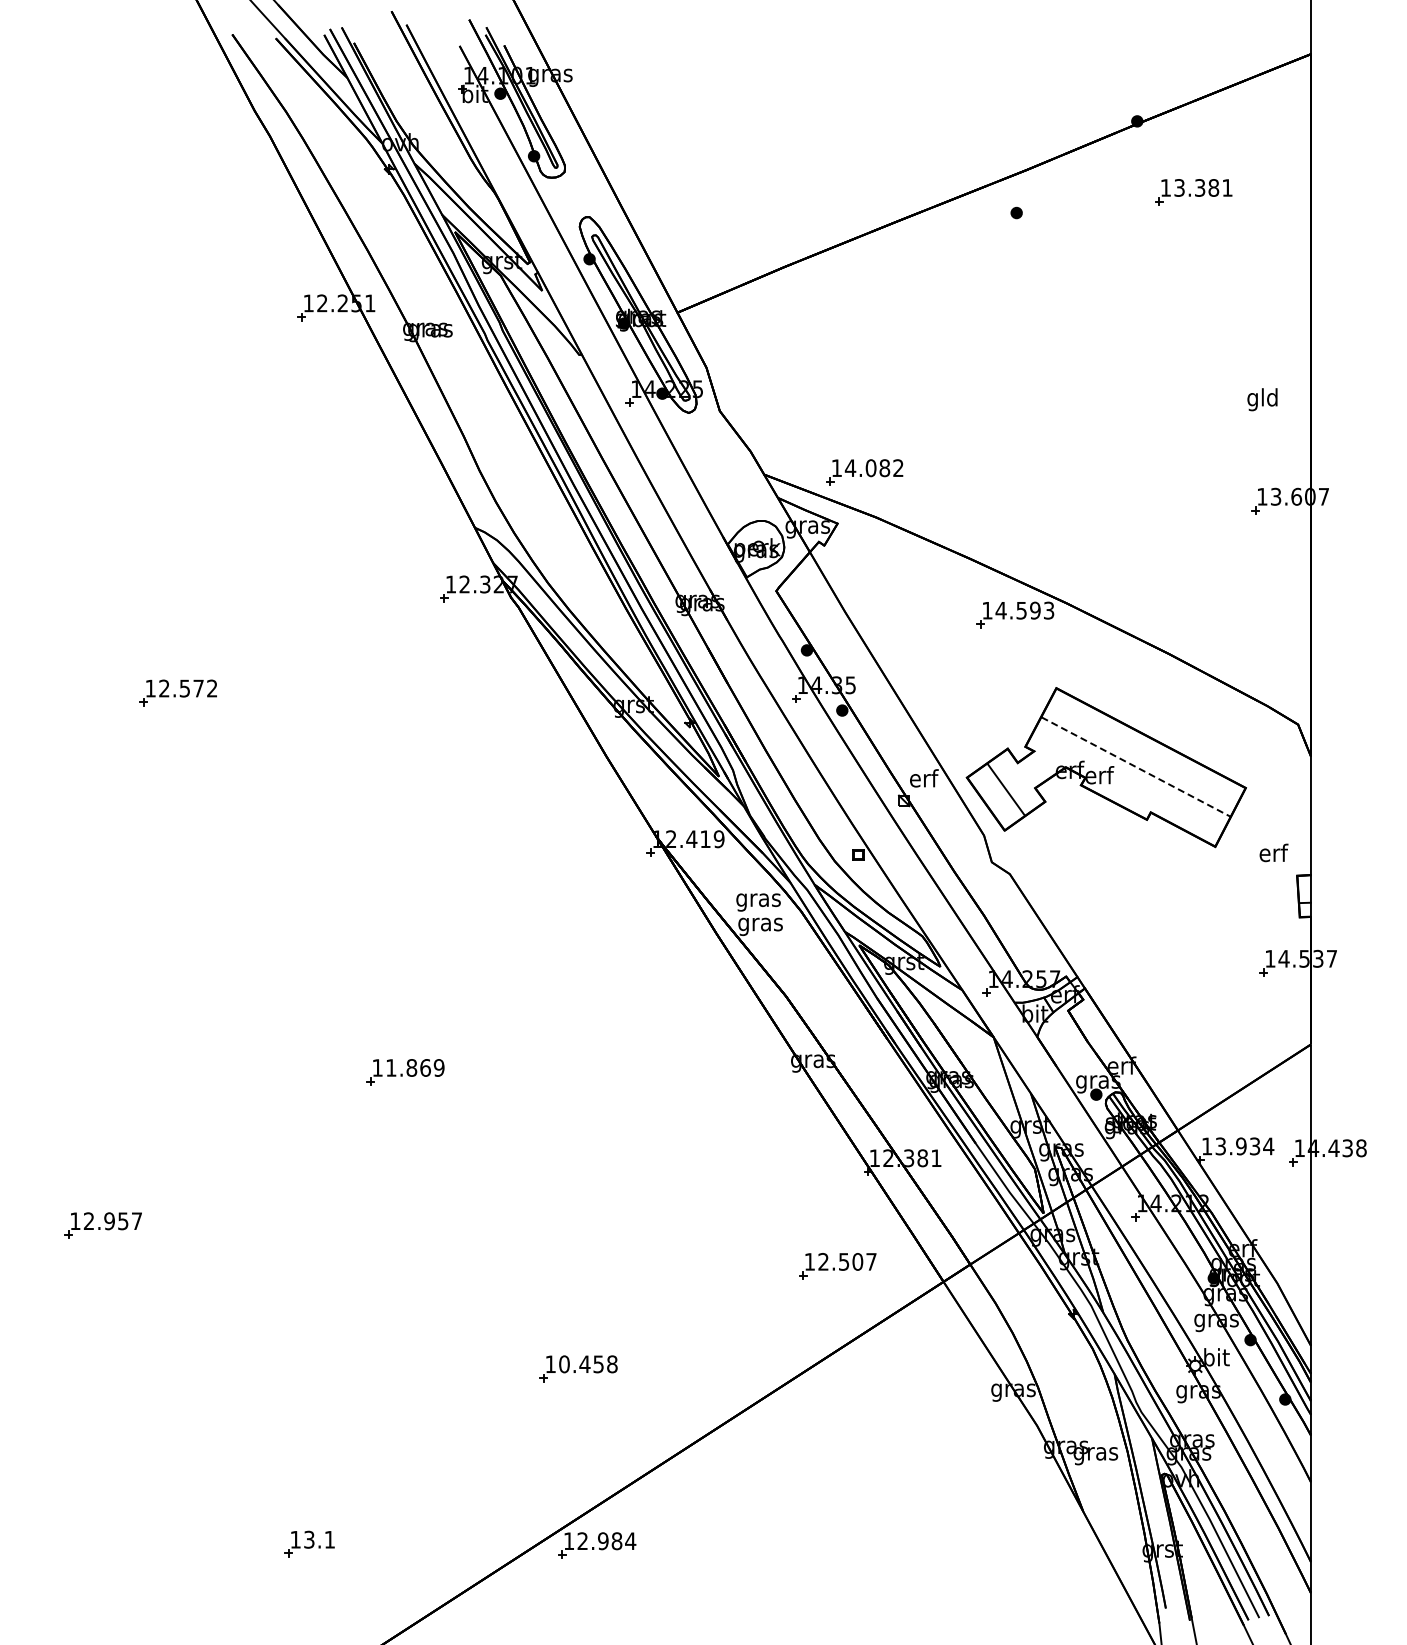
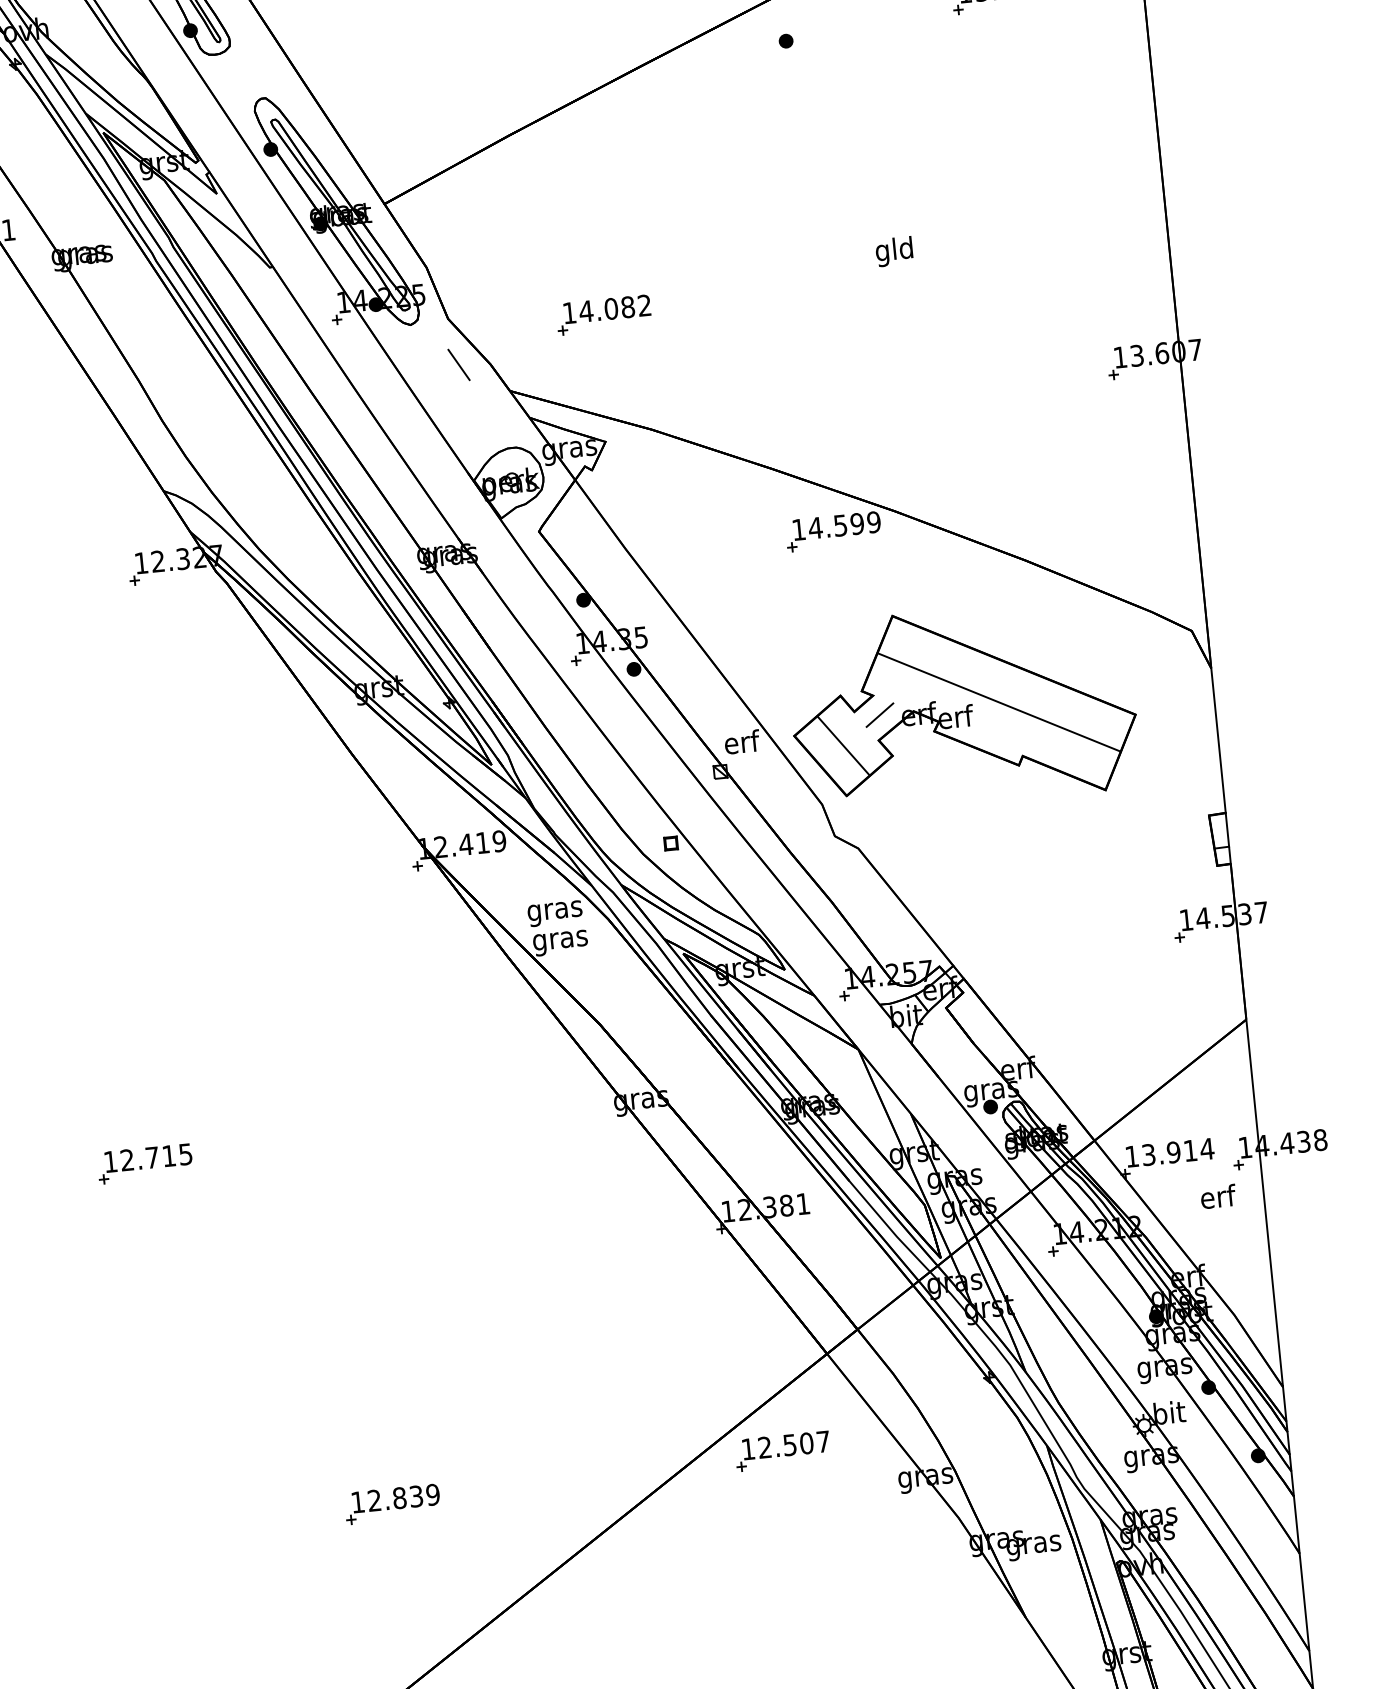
text: (1262, 399) -> (894, 251), moved
line: (724, 449) -> (458, 365), added
part: (864, 472) -> (603, 314), moved
text: (1048, 610) -> (873, 522), 14.593 -> 14.599
line: (1037, 767) -> (879, 715), added
line: (1136, 767) -> (999, 702), dashed -> solid
text: (1273, 852) -> (1217, 1196), moved
text: (415, 1067) -> (156, 1156), 11.869 -> 12.715
text: (1254, 1146) -> (1189, 1150), 13.934 -> 13.914
part: (837, 1266) -> (782, 1451), moved
text: (588, 1364) -> (404, 1497), 10.458 -> 12.839

